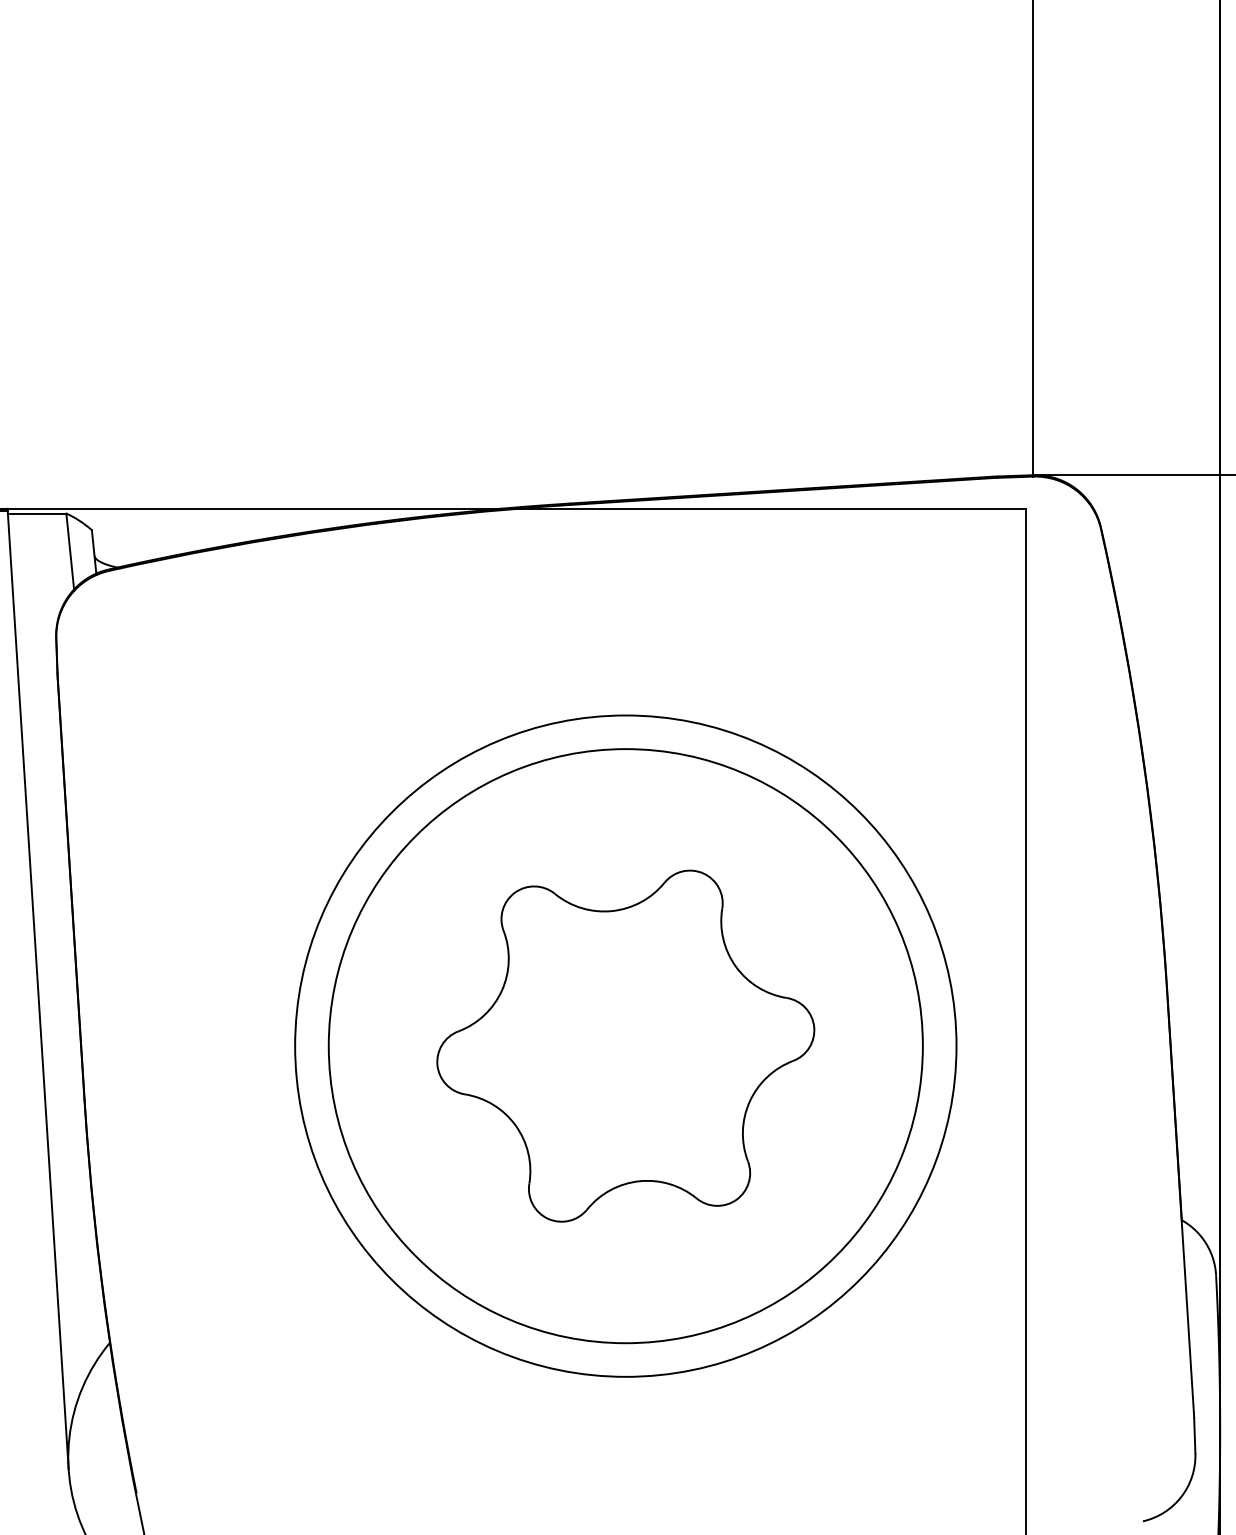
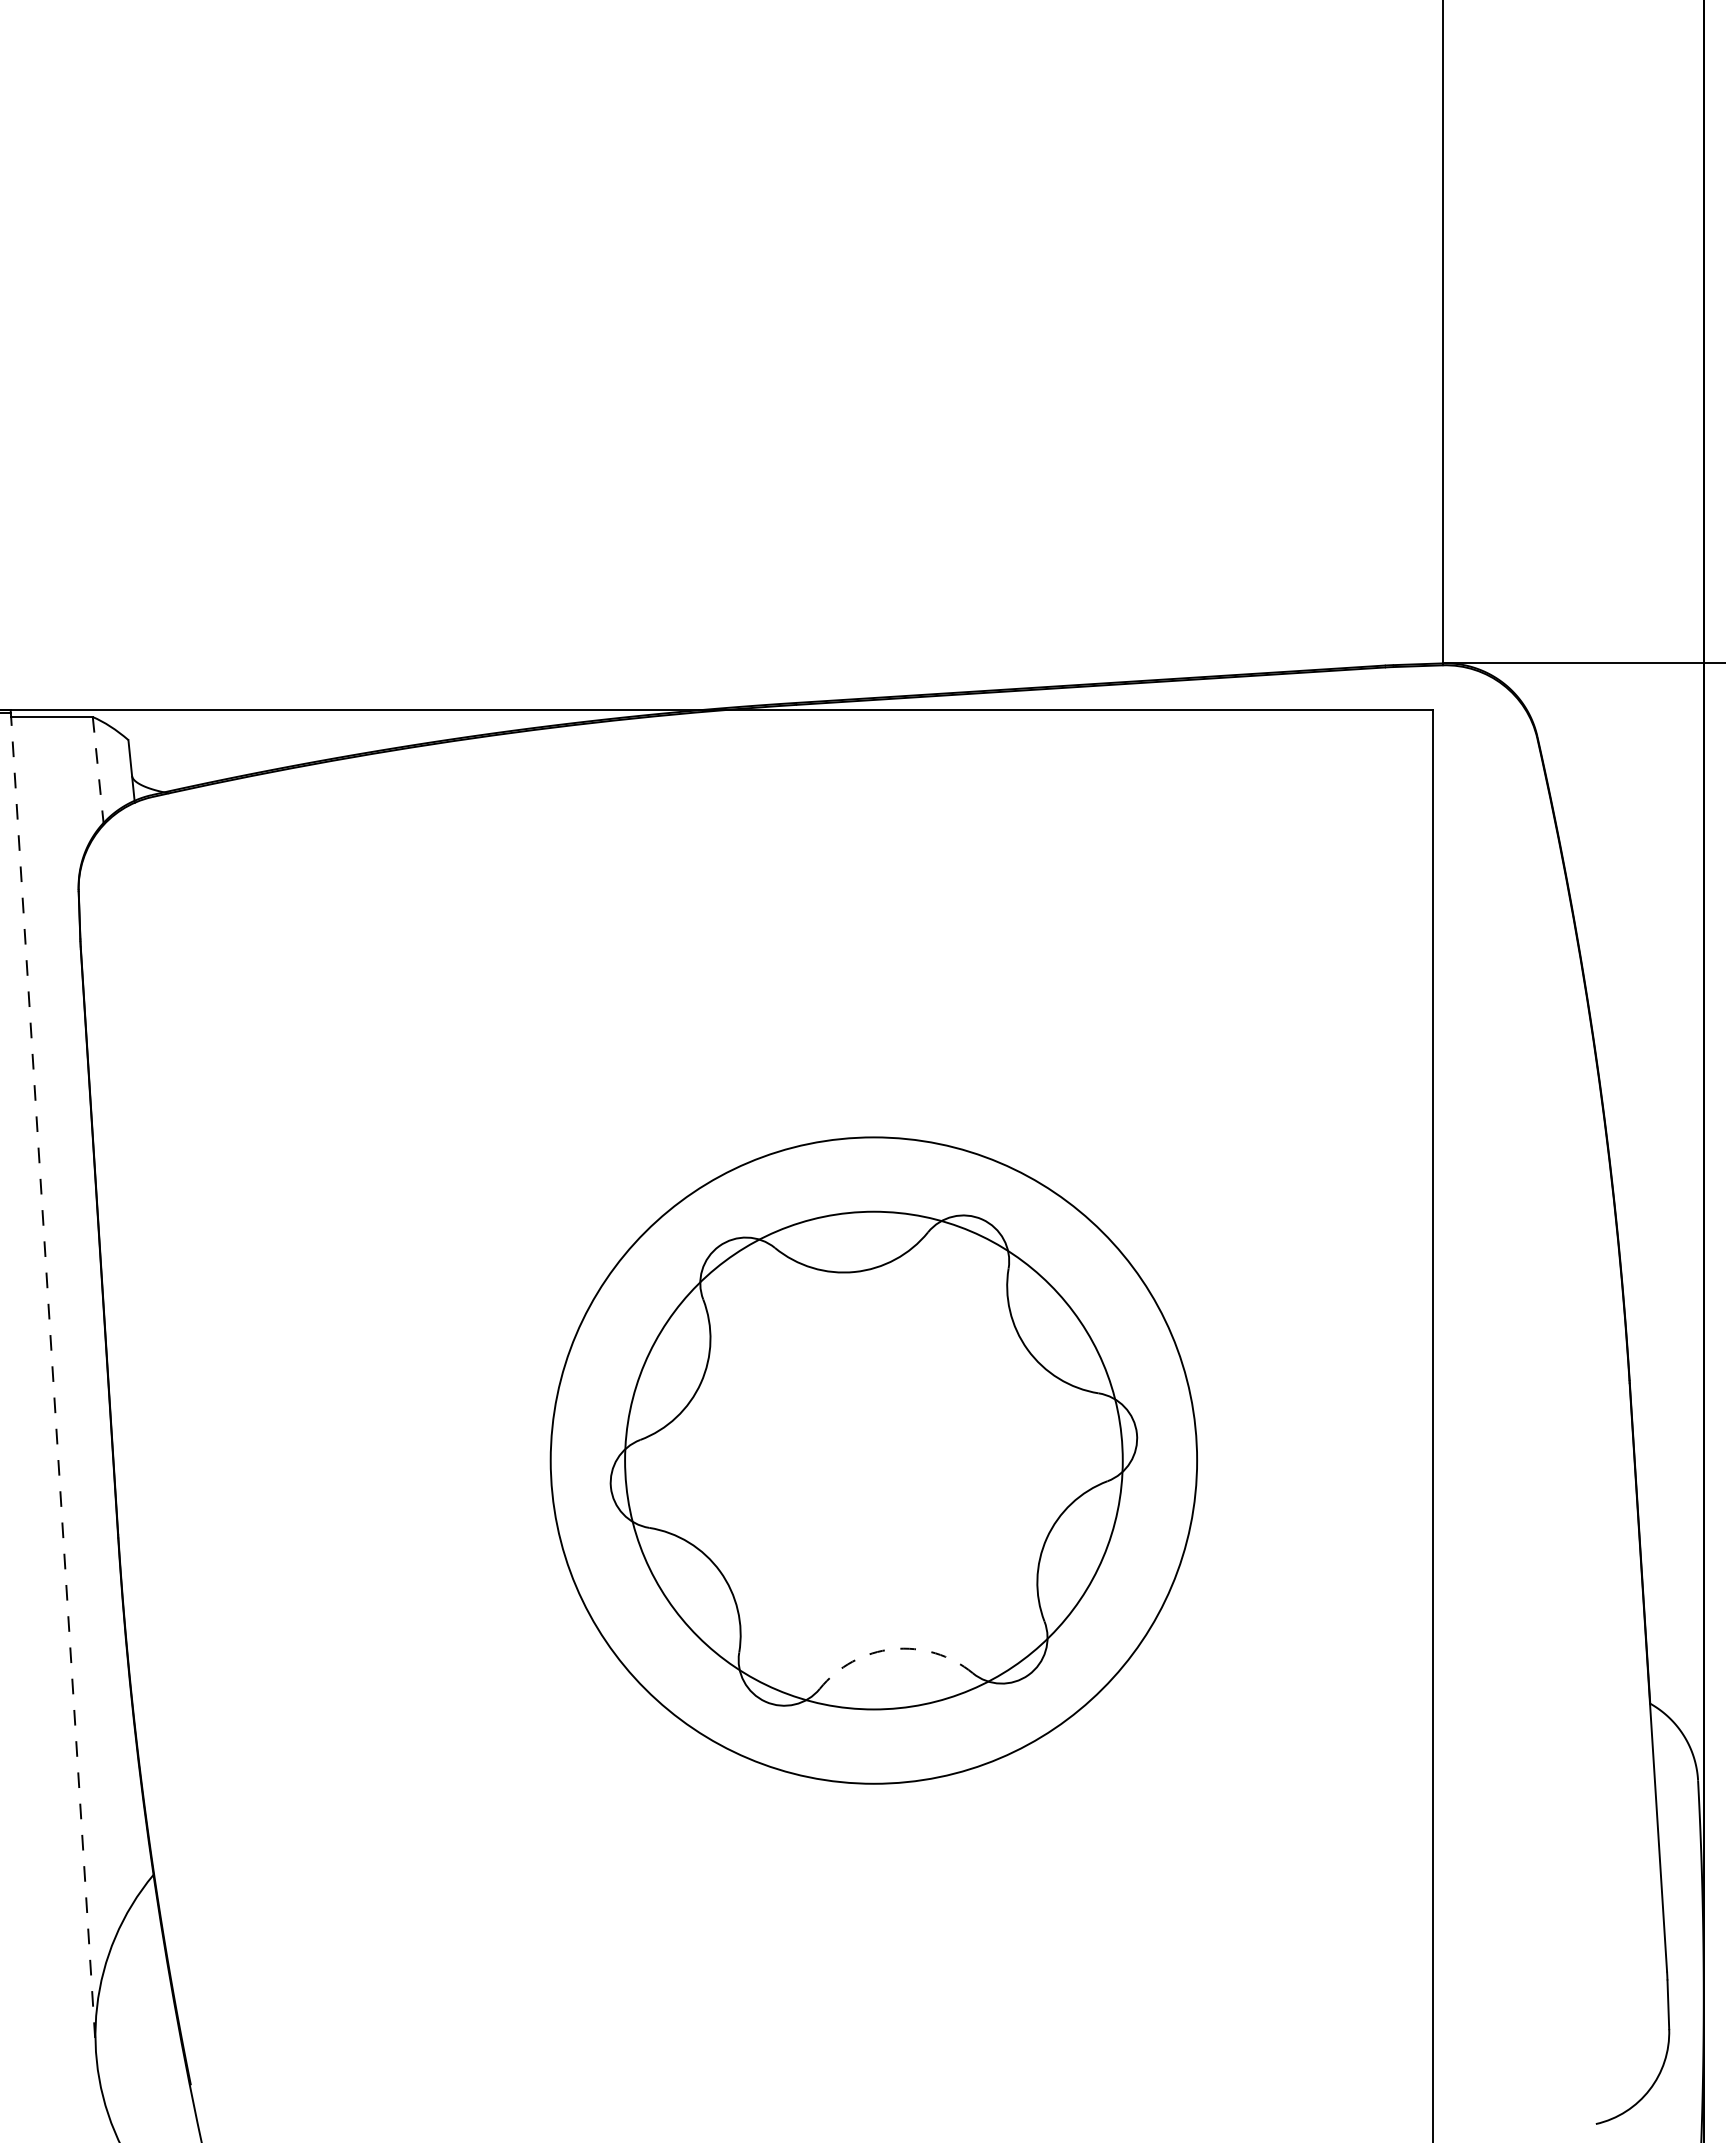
line: (70, 552) -> (98, 771), solid -> dashed
line: (38, 988) -> (53, 1380), solid -> dashed
circle: (625, 1046) -> (873, 1460), size x0.6
circle: (625, 1046) -> (873, 1460), size x0.7
arc: (639, 1181) -> (893, 1649), solid -> dashed

